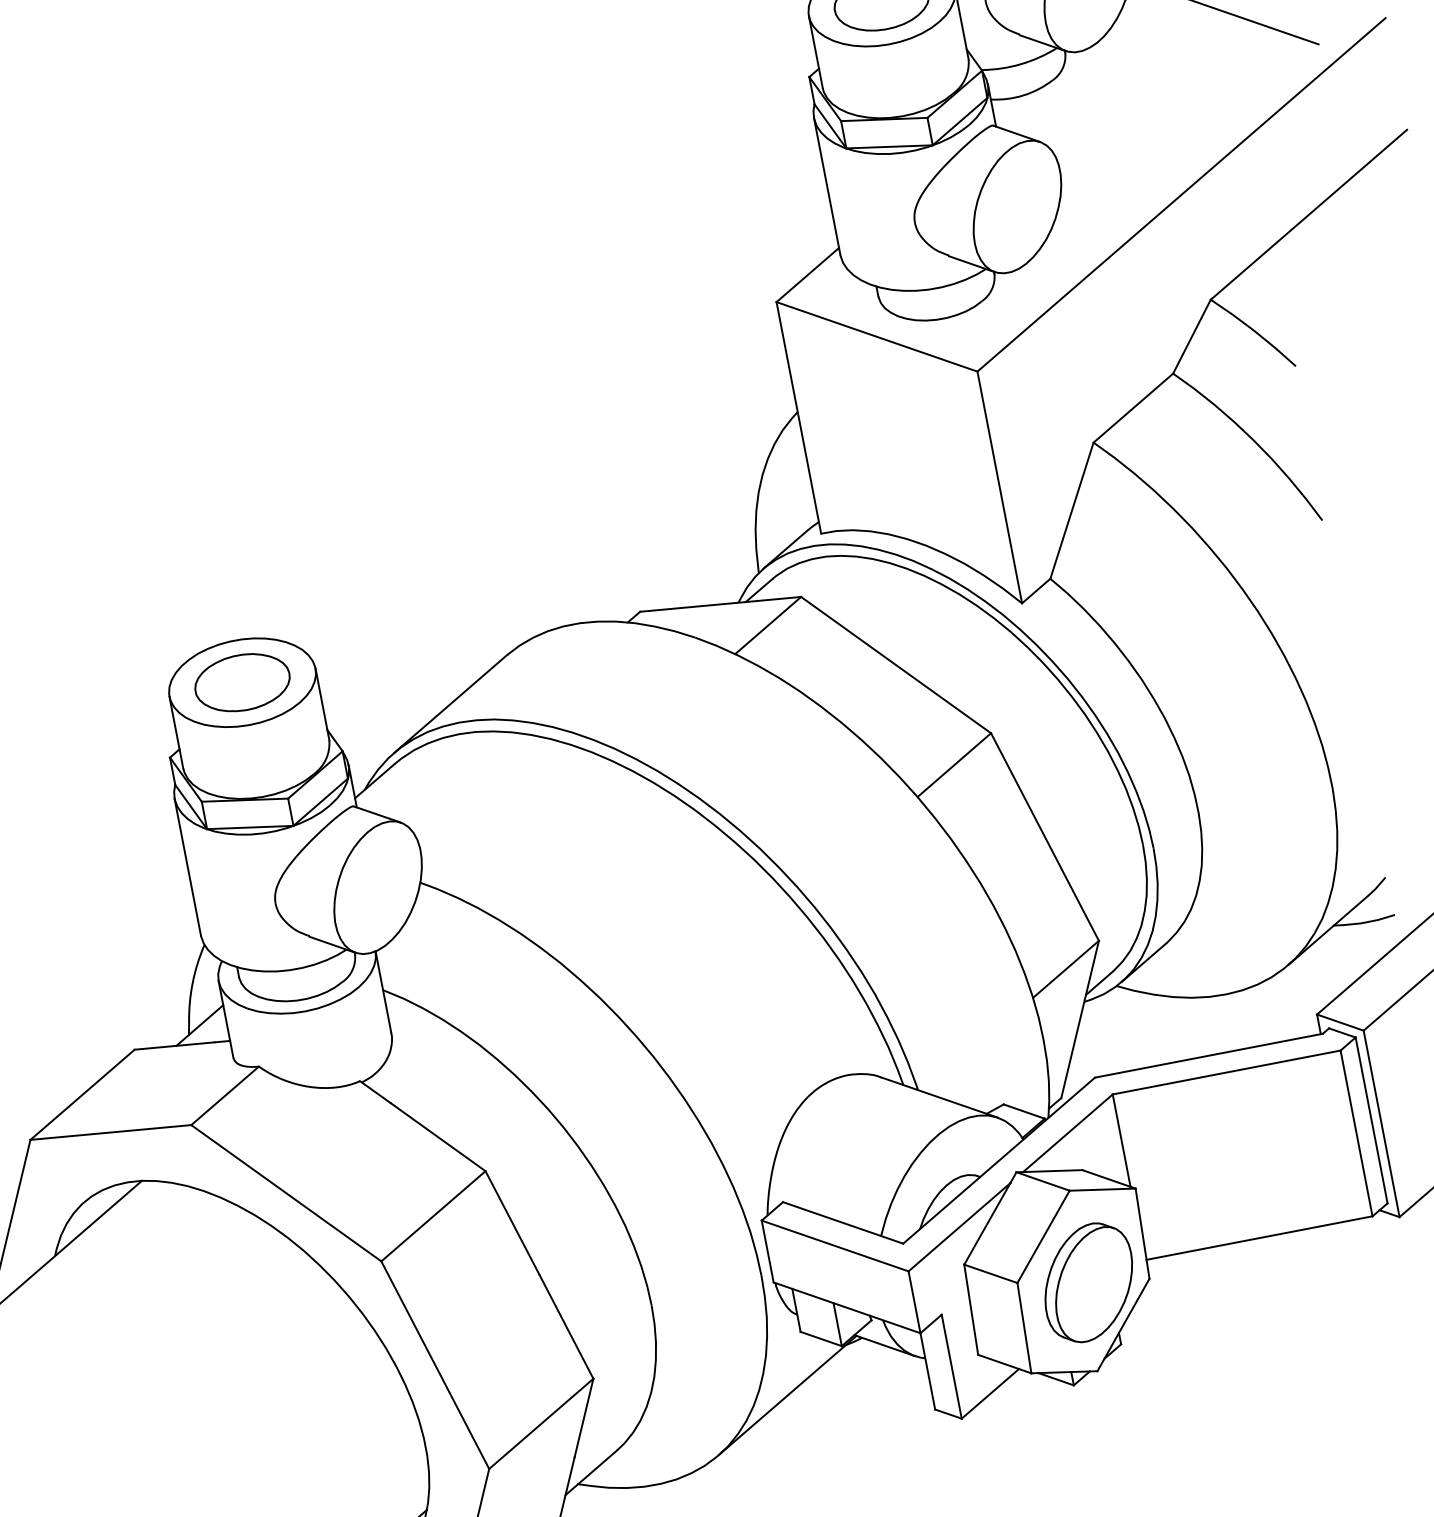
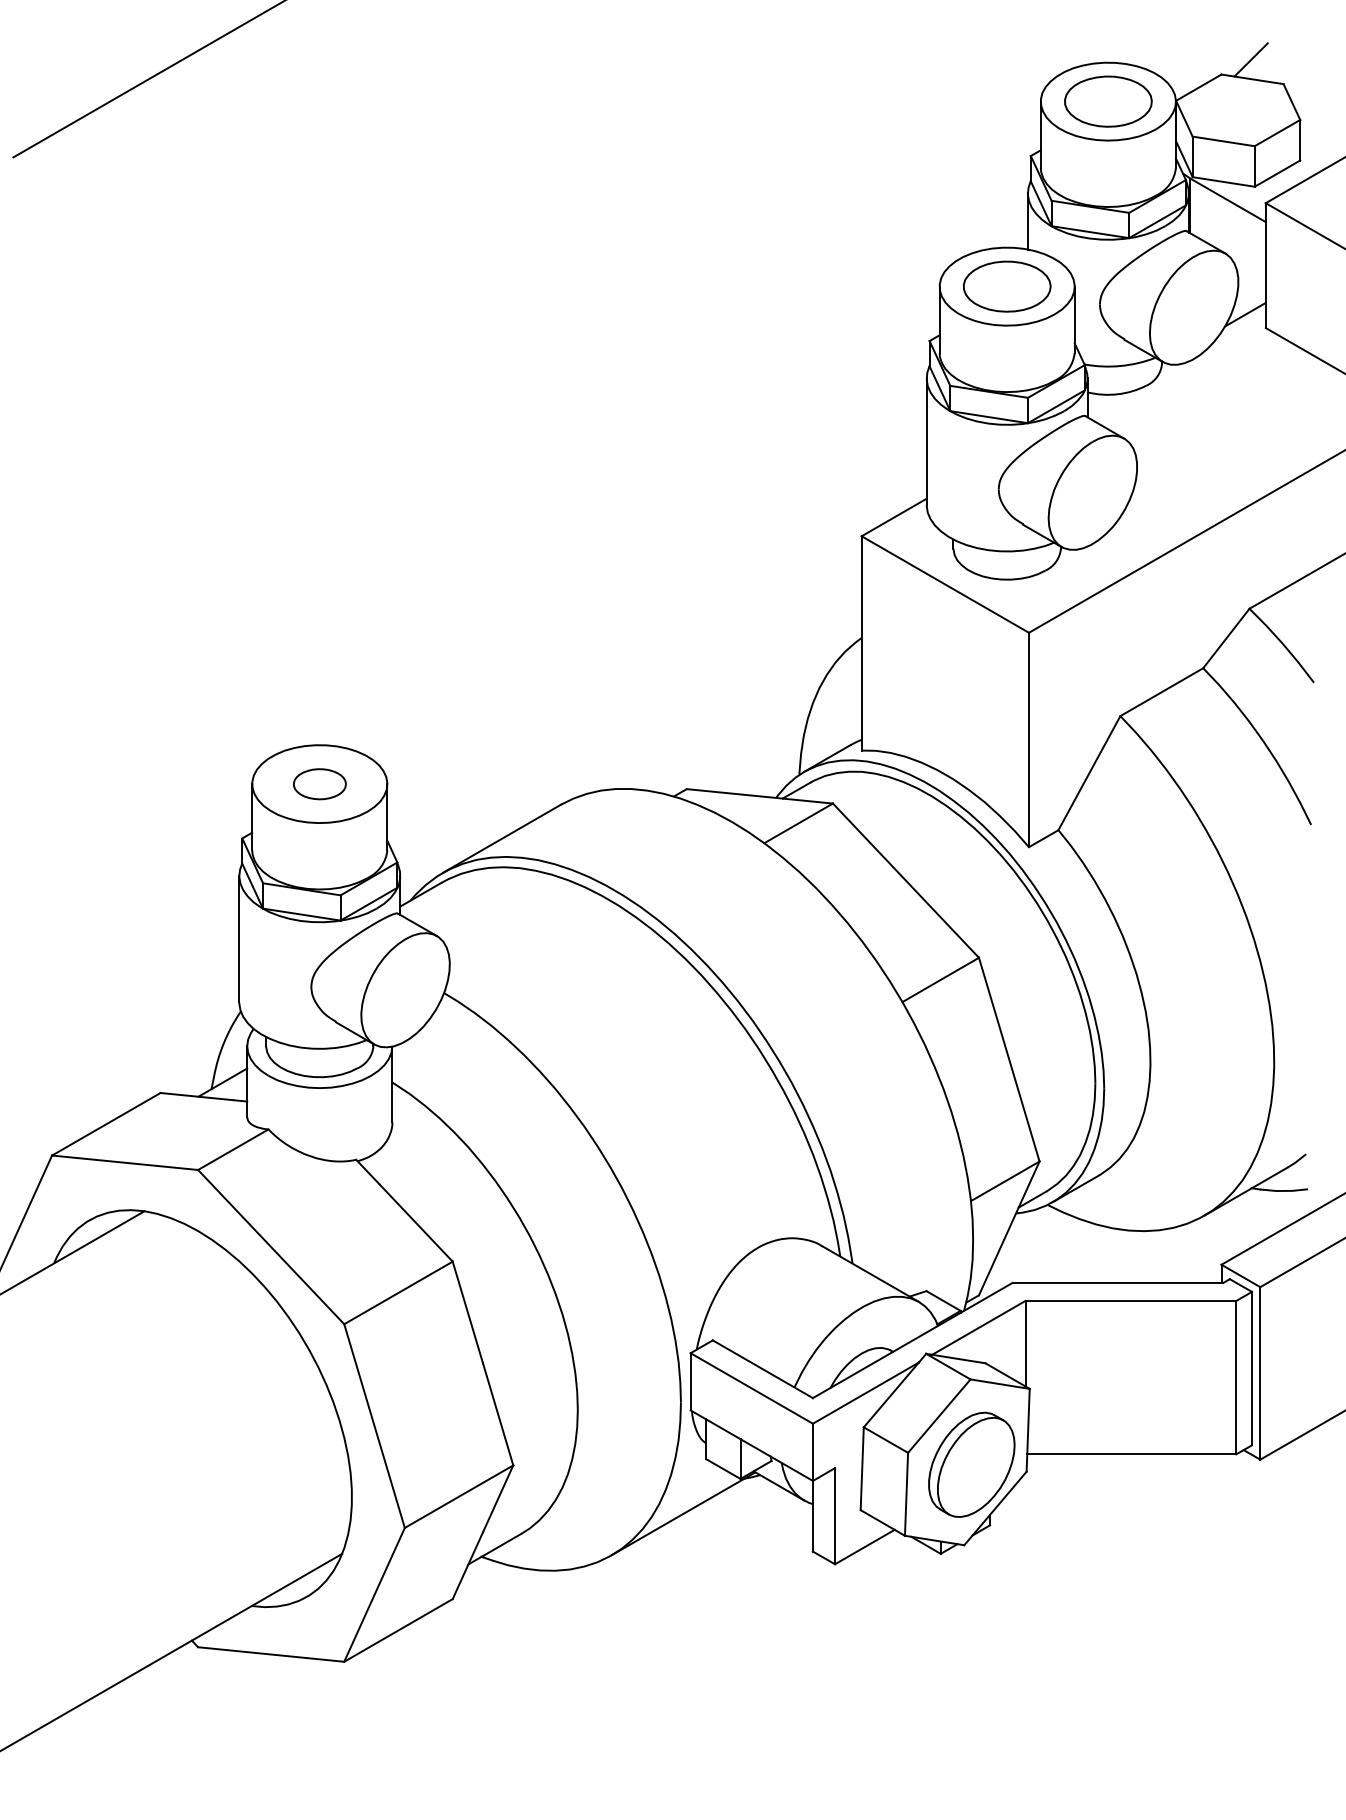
part: (242, 683) -> (319, 784), size x0.6

